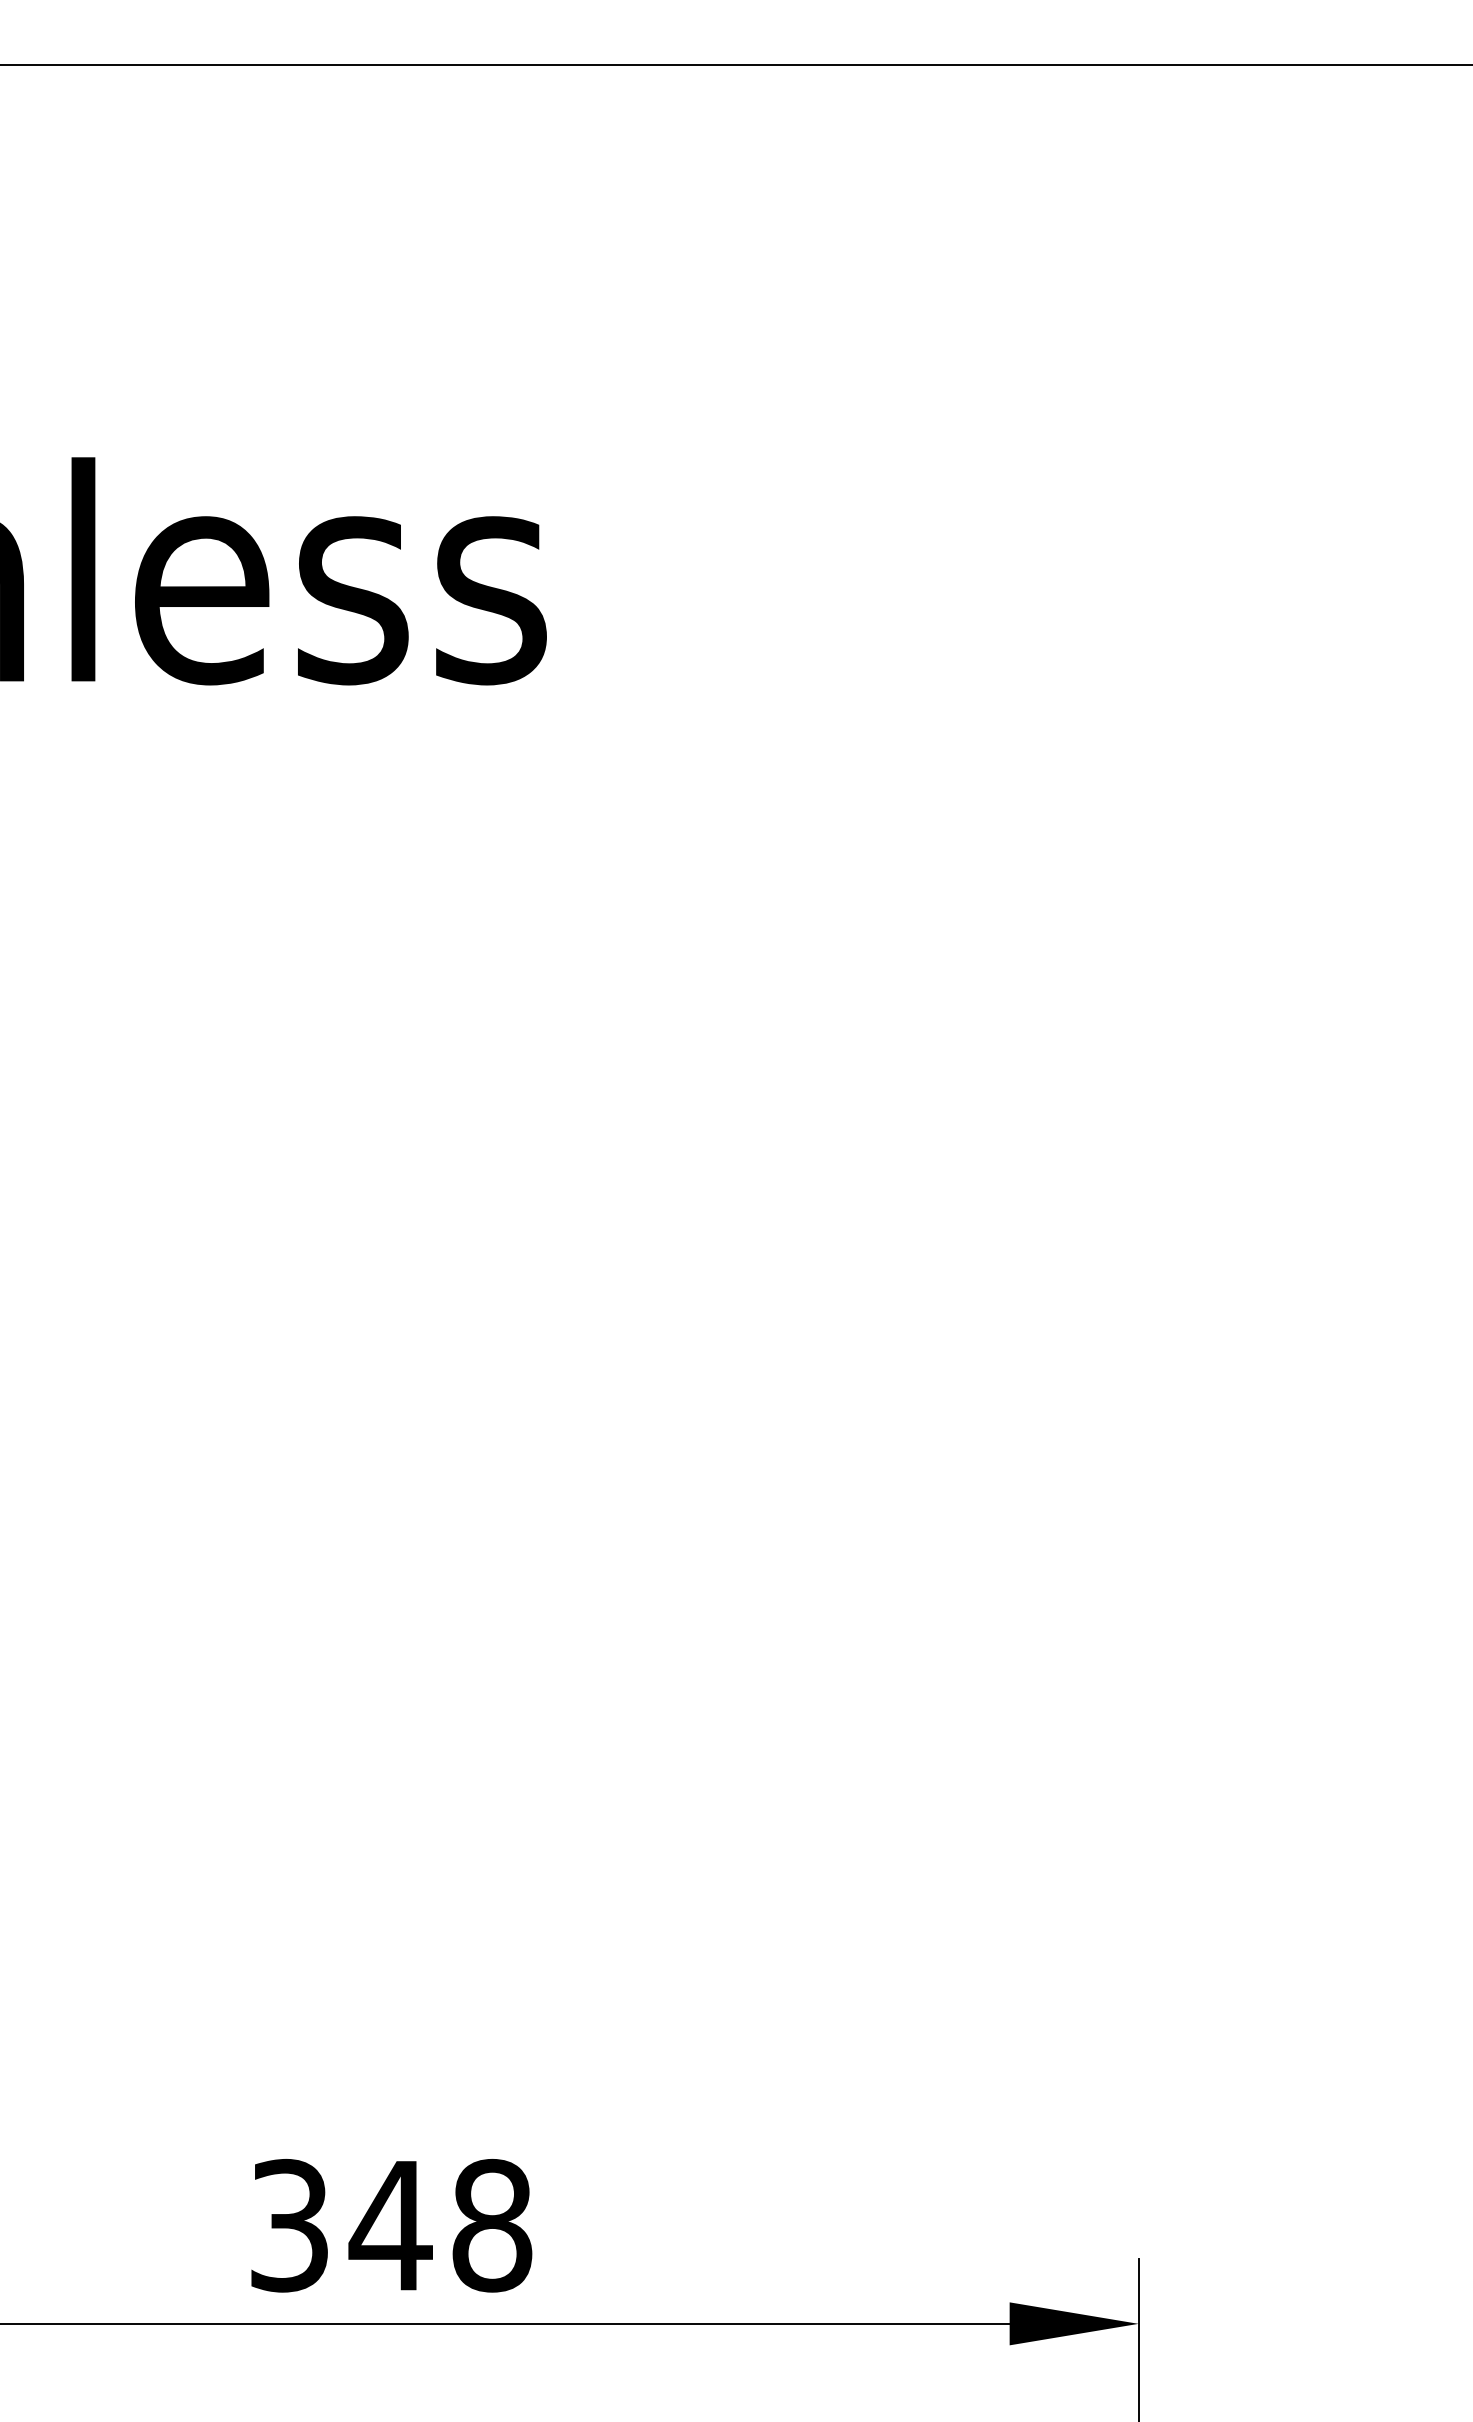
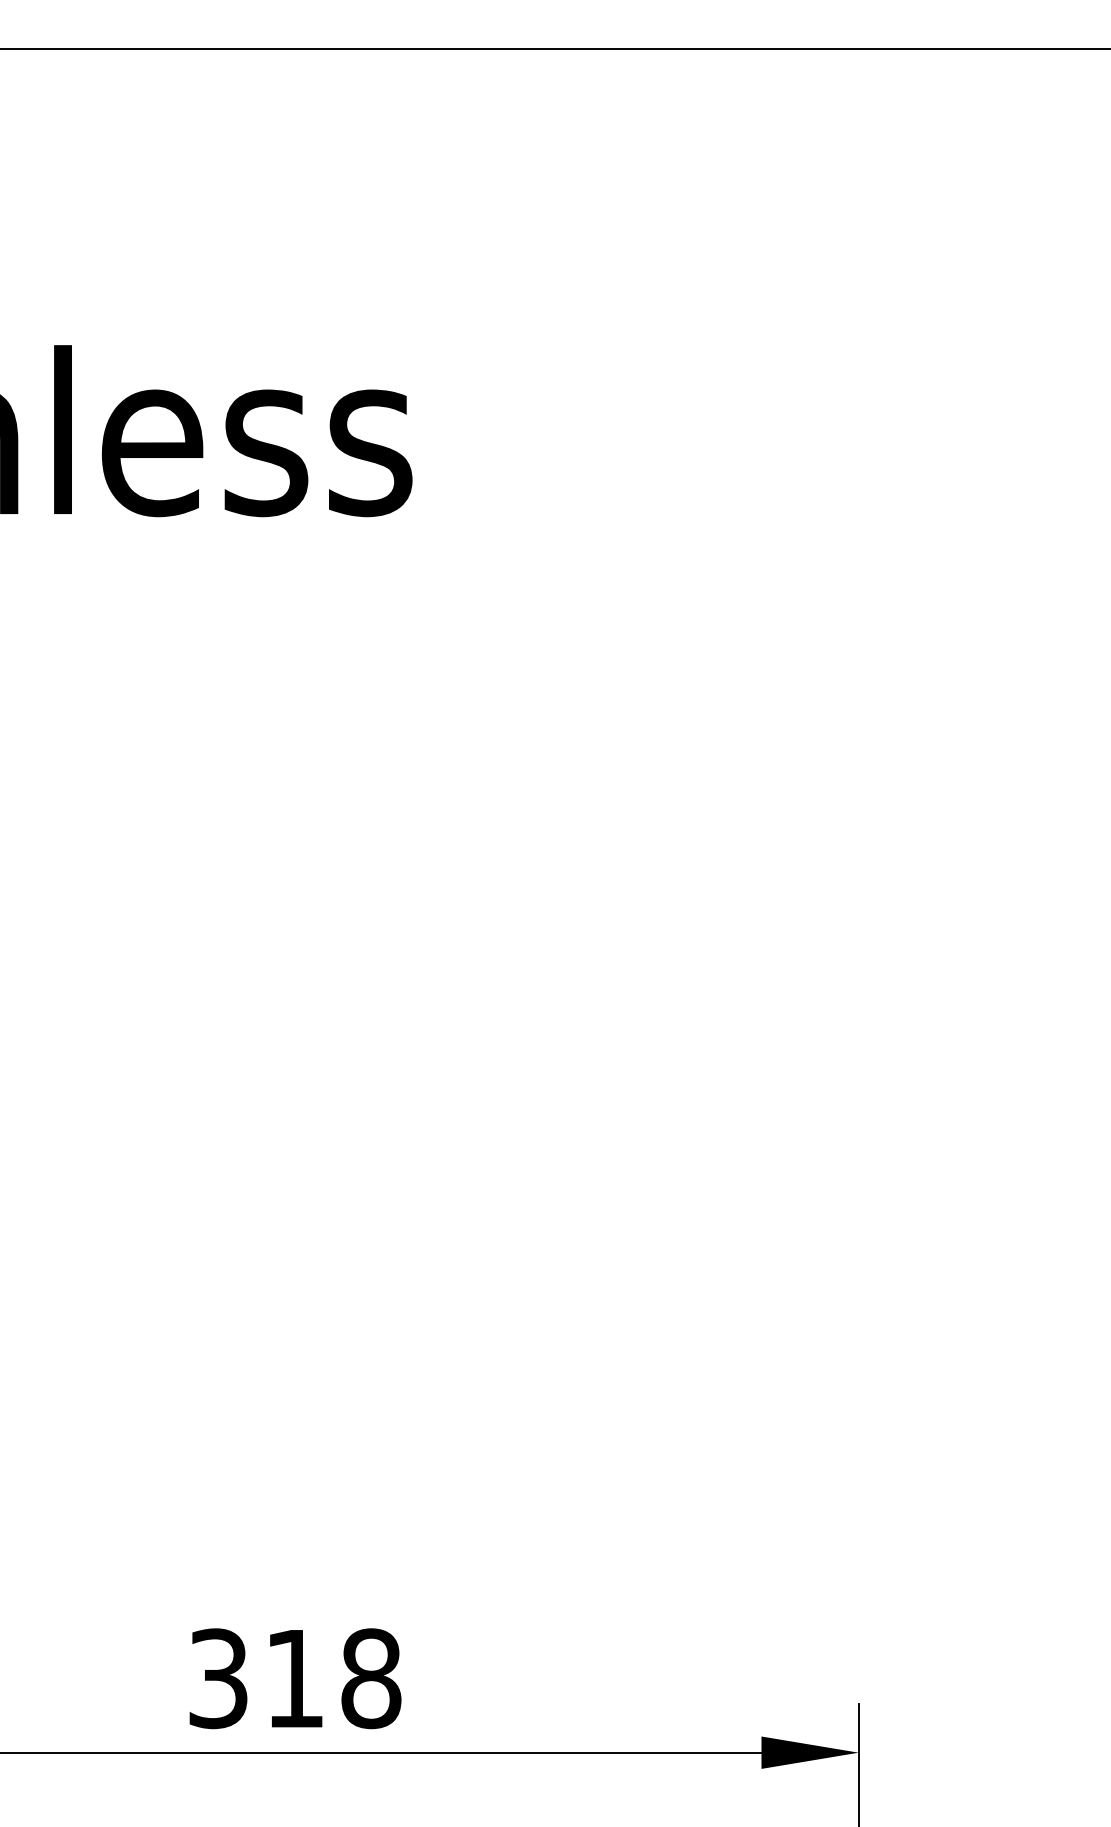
text: (390, 2225) -> (294, 1678), 348 -> 318

